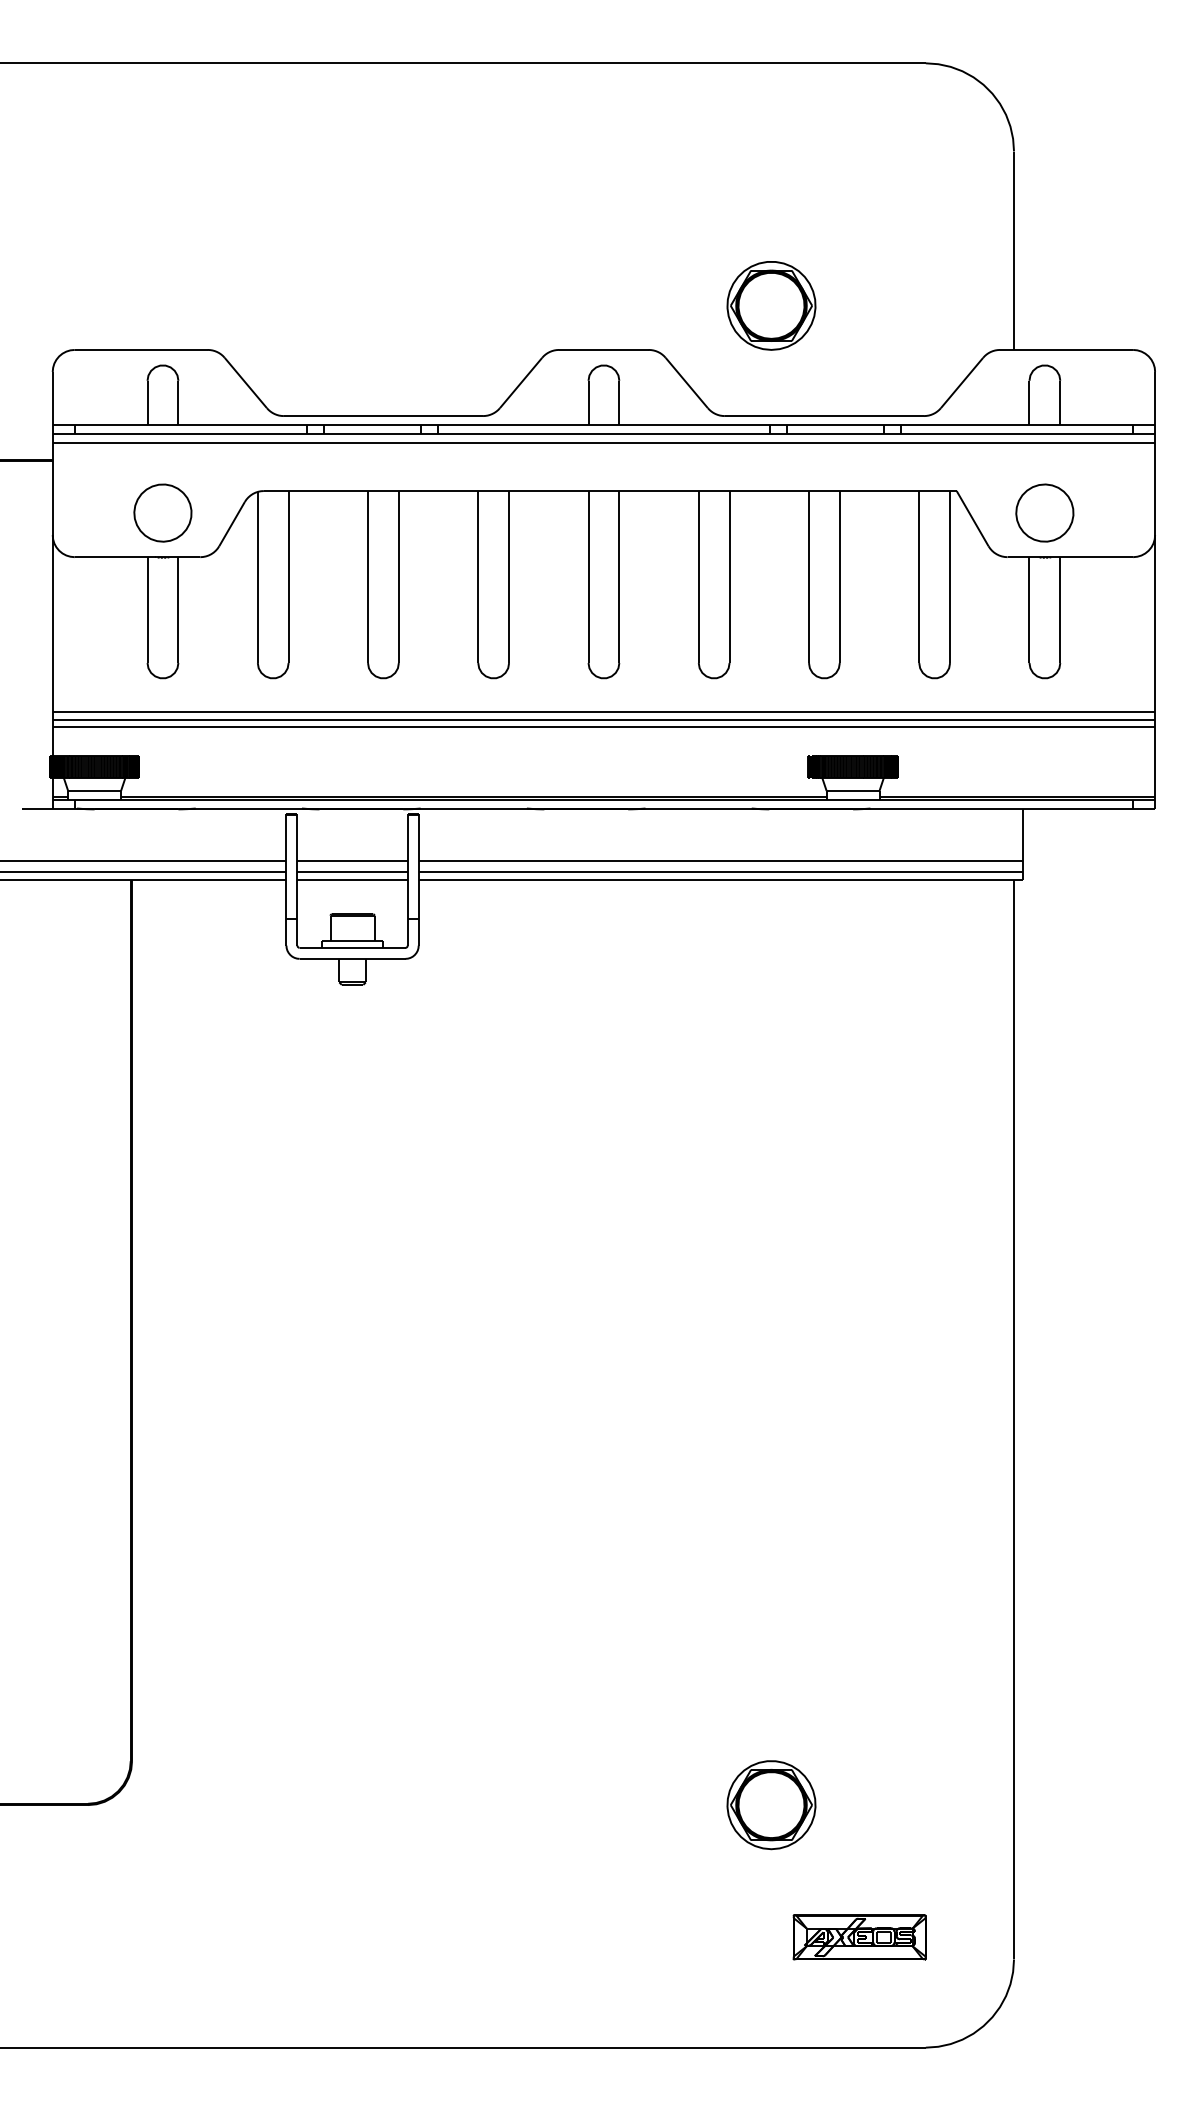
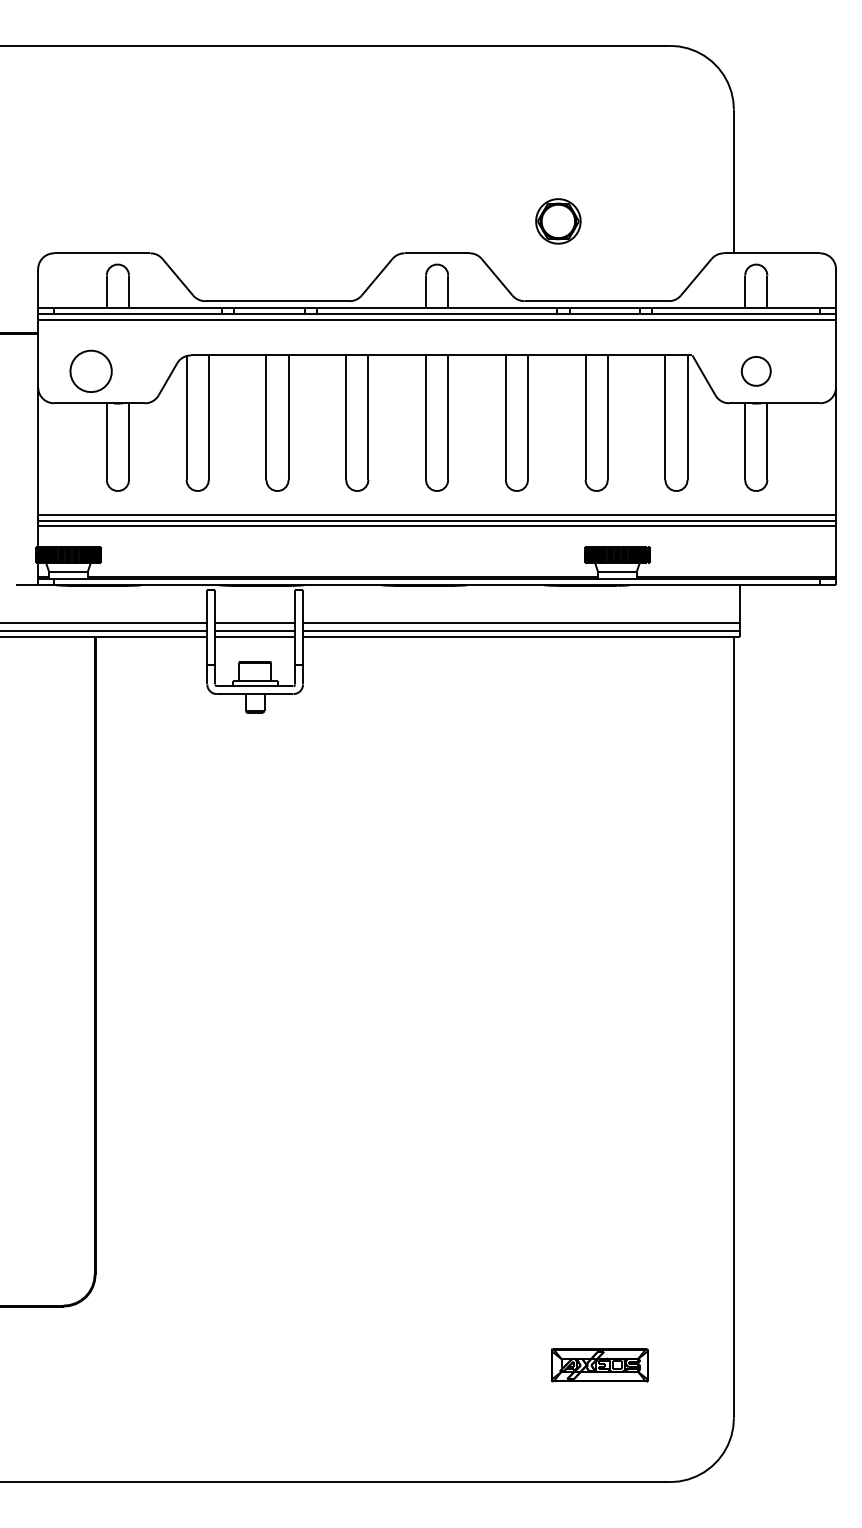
part: (771, 305) -> (558, 221), size x0.7
part: (162, 512) -> (90, 370), moved
part: (1044, 512) -> (755, 370), size x0.7
part: (771, 1805) -> (558, 1306), removed
part: (859, 1937) -> (599, 1365), moved

